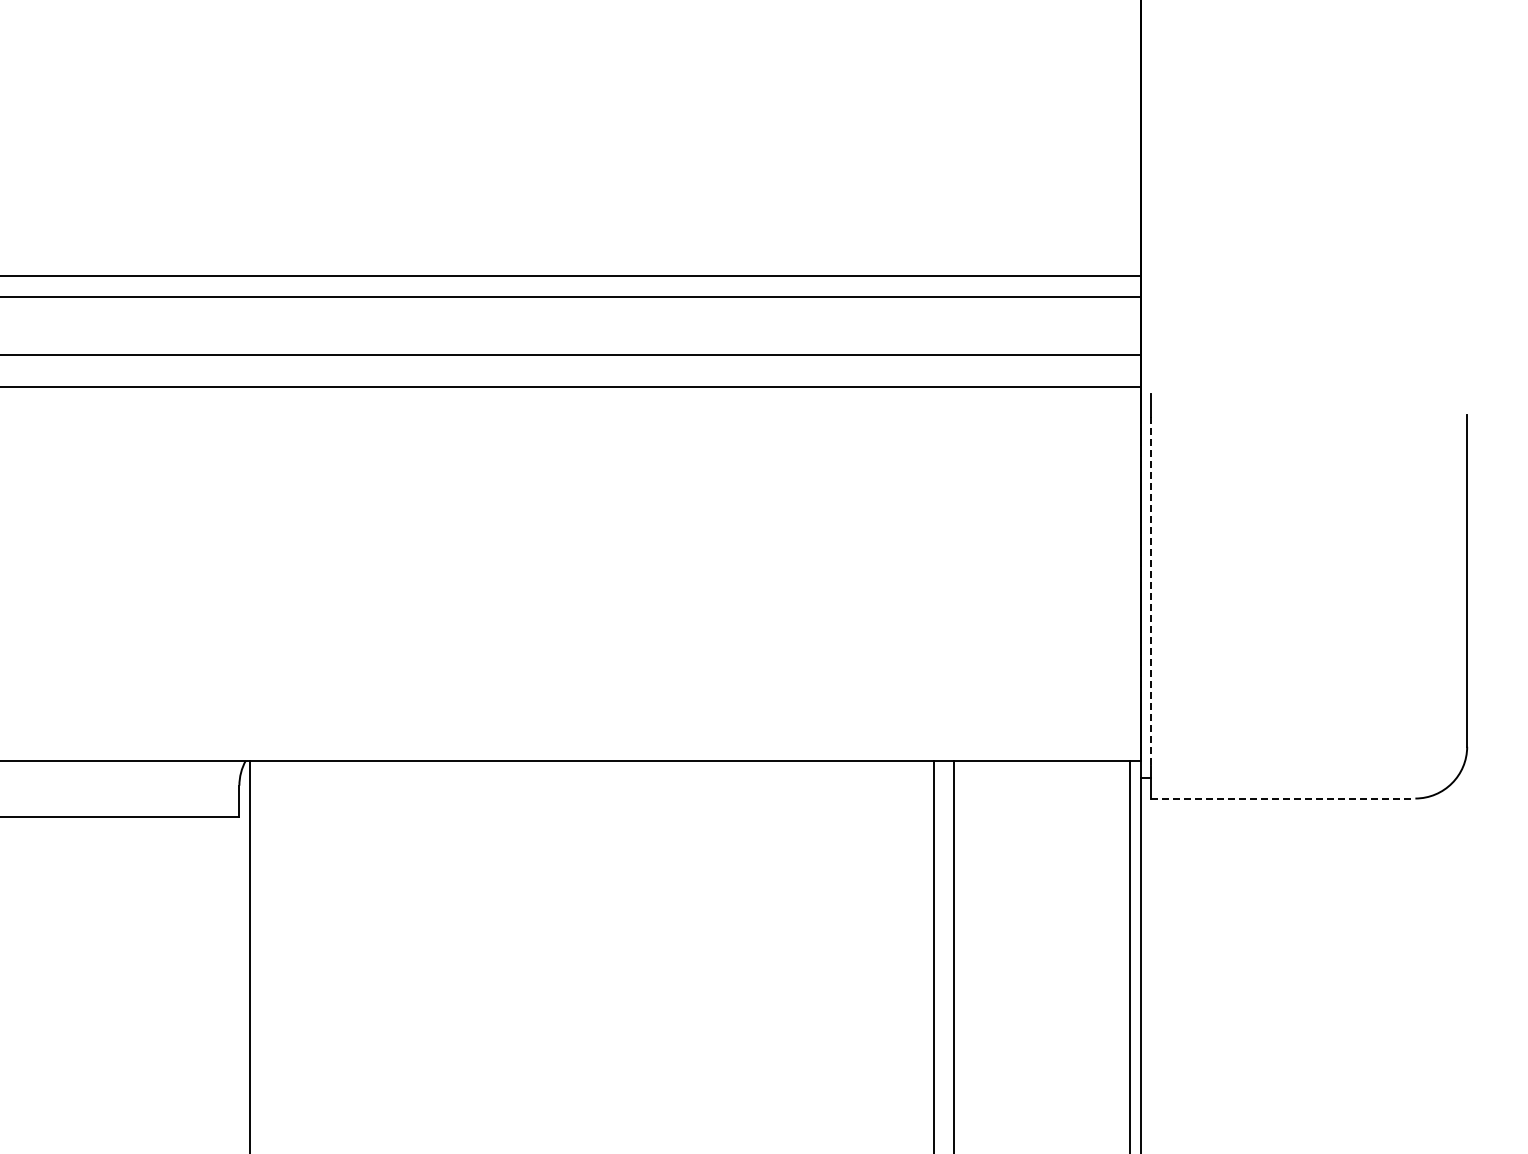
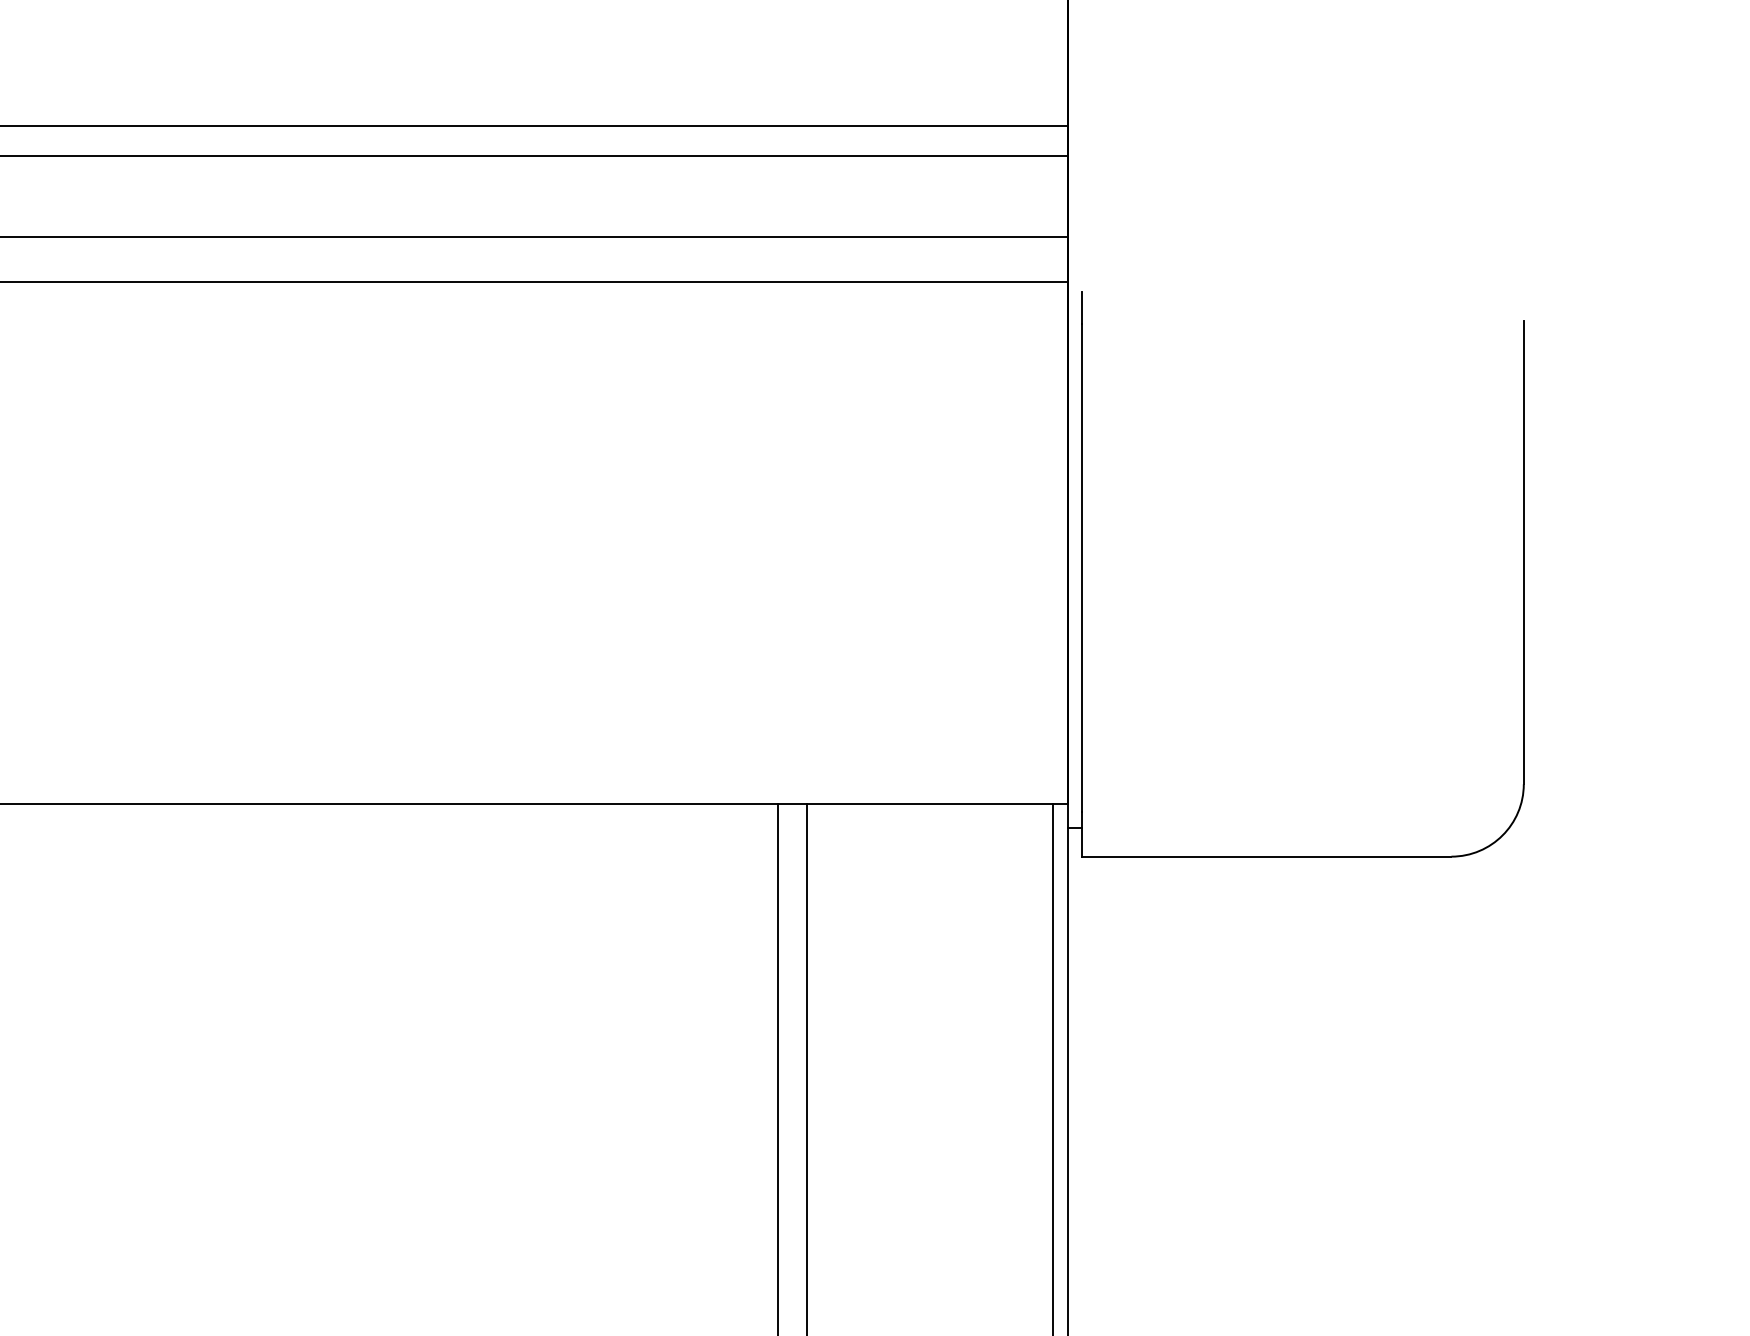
line: (1151, 591) -> (1082, 567), dashed -> solid
line: (1283, 798) -> (1267, 856), dashed -> solid

